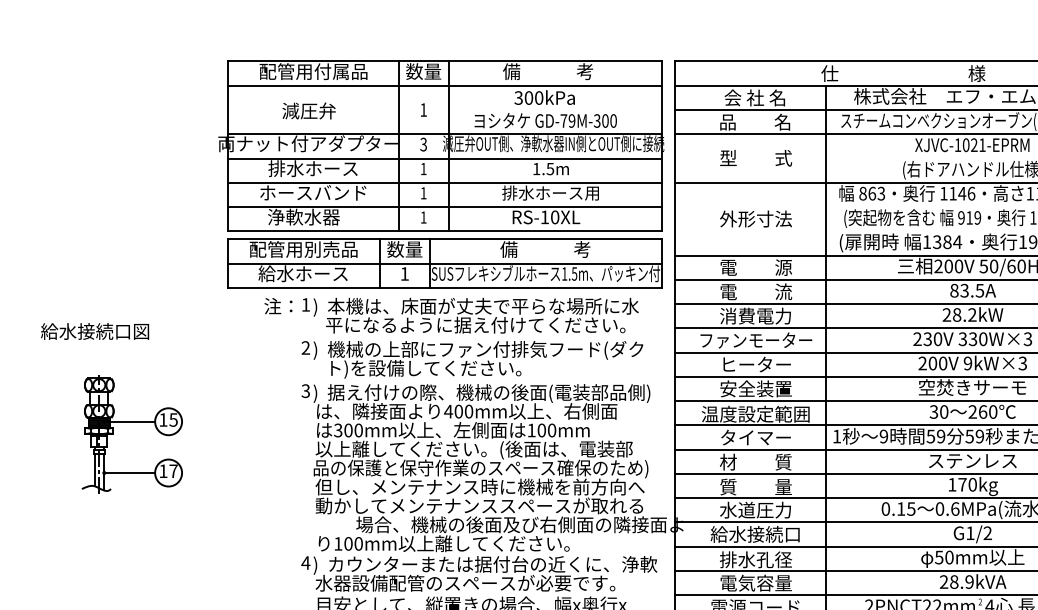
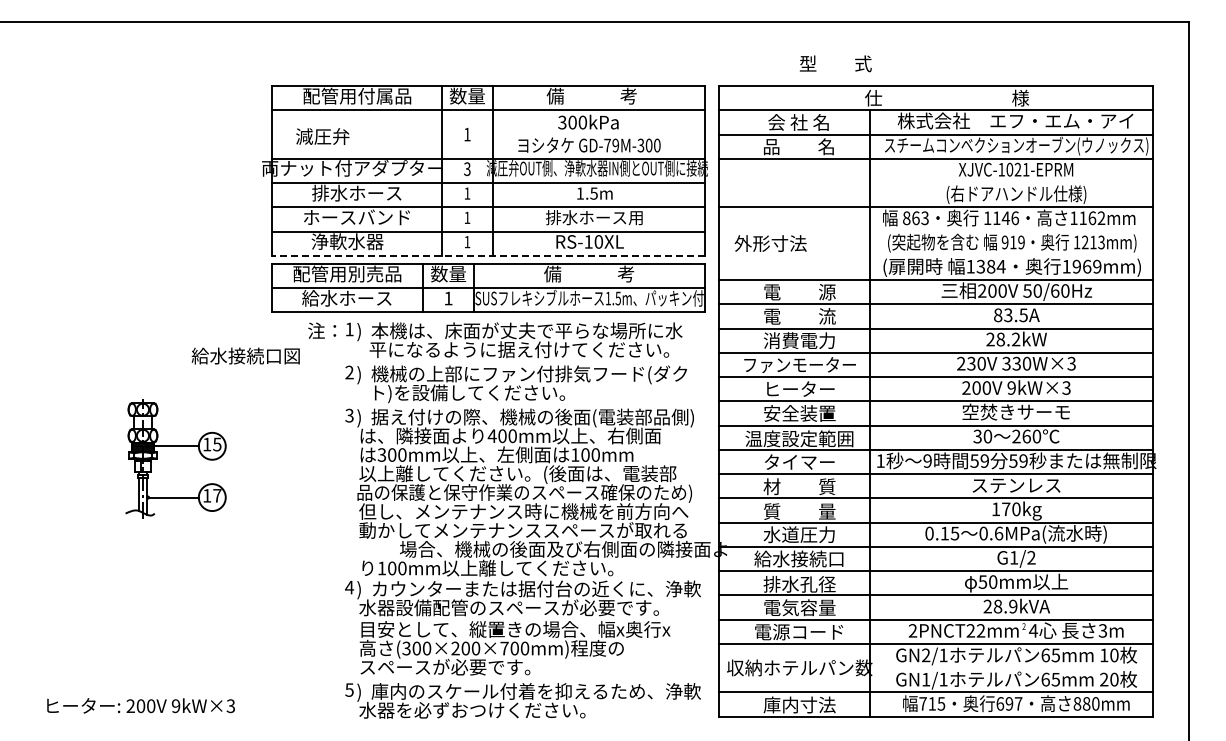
text: (308, 110) -> (322, 136), moved
text: (755, 157) -> (835, 63), moved
text: (755, 218) -> (770, 243), moved
line: (444, 230) -> (488, 255), solid -> dashed
text: (94, 330) -> (245, 355), moved

